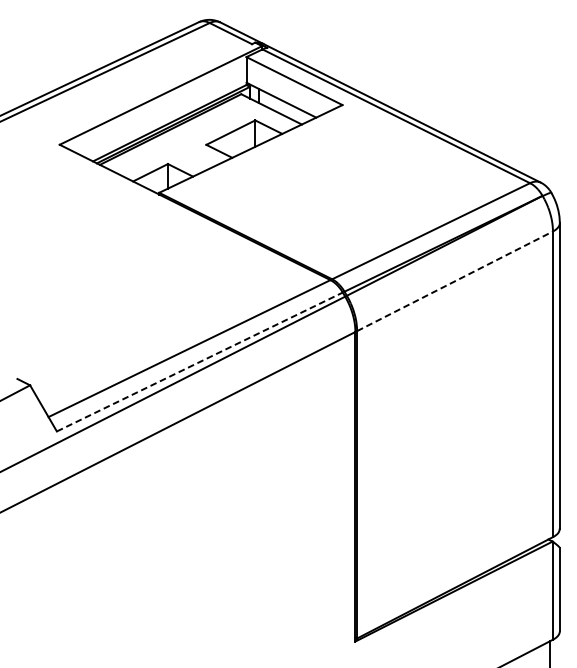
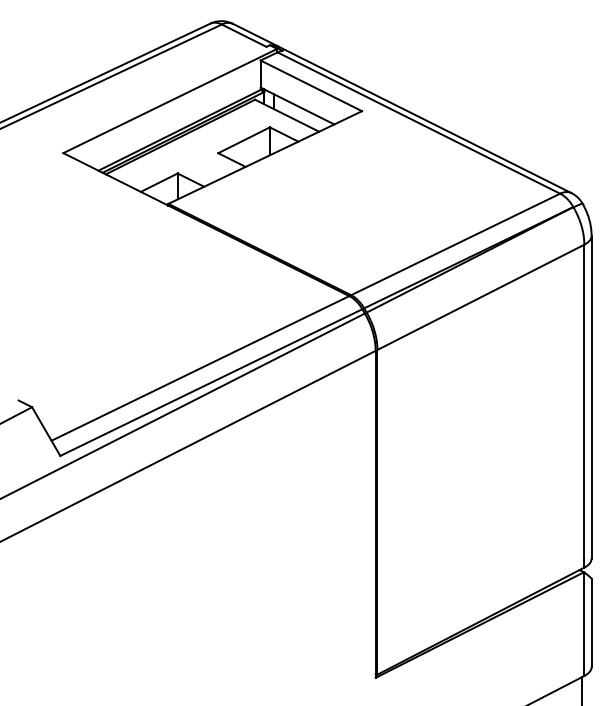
line: (455, 281) -> (481, 297), dashed -> solid
line: (199, 361) -> (211, 382), dashed -> solid

